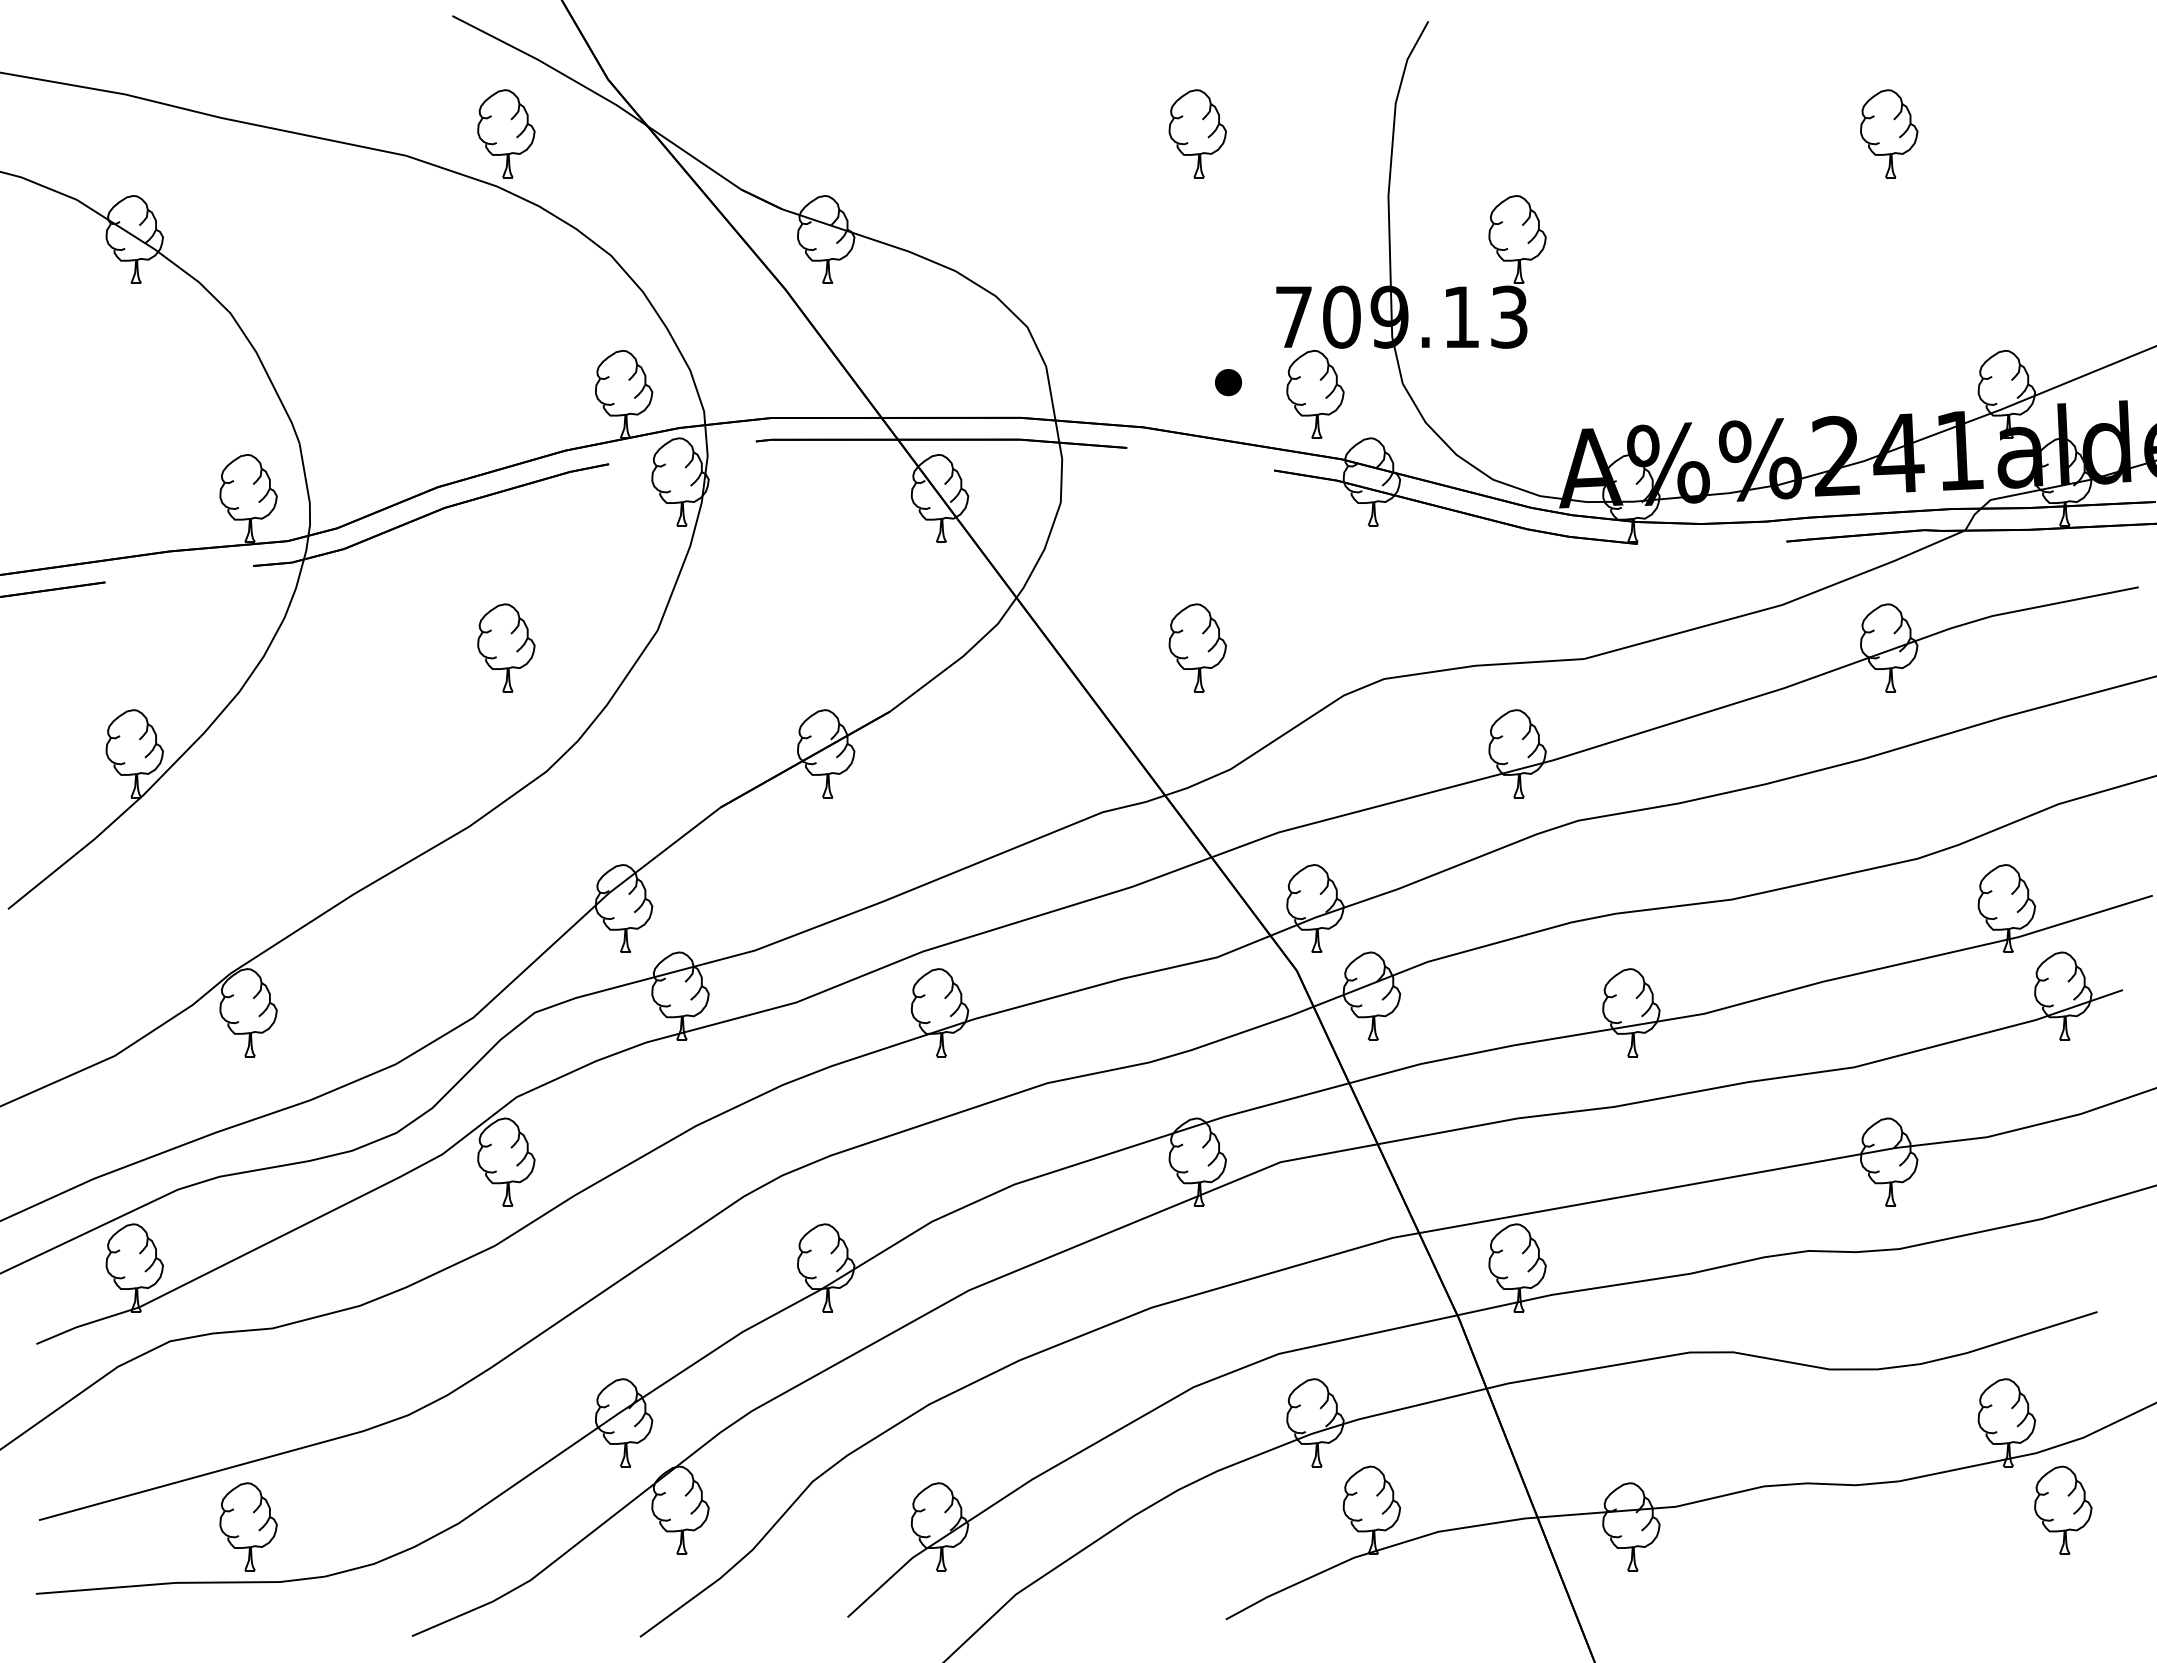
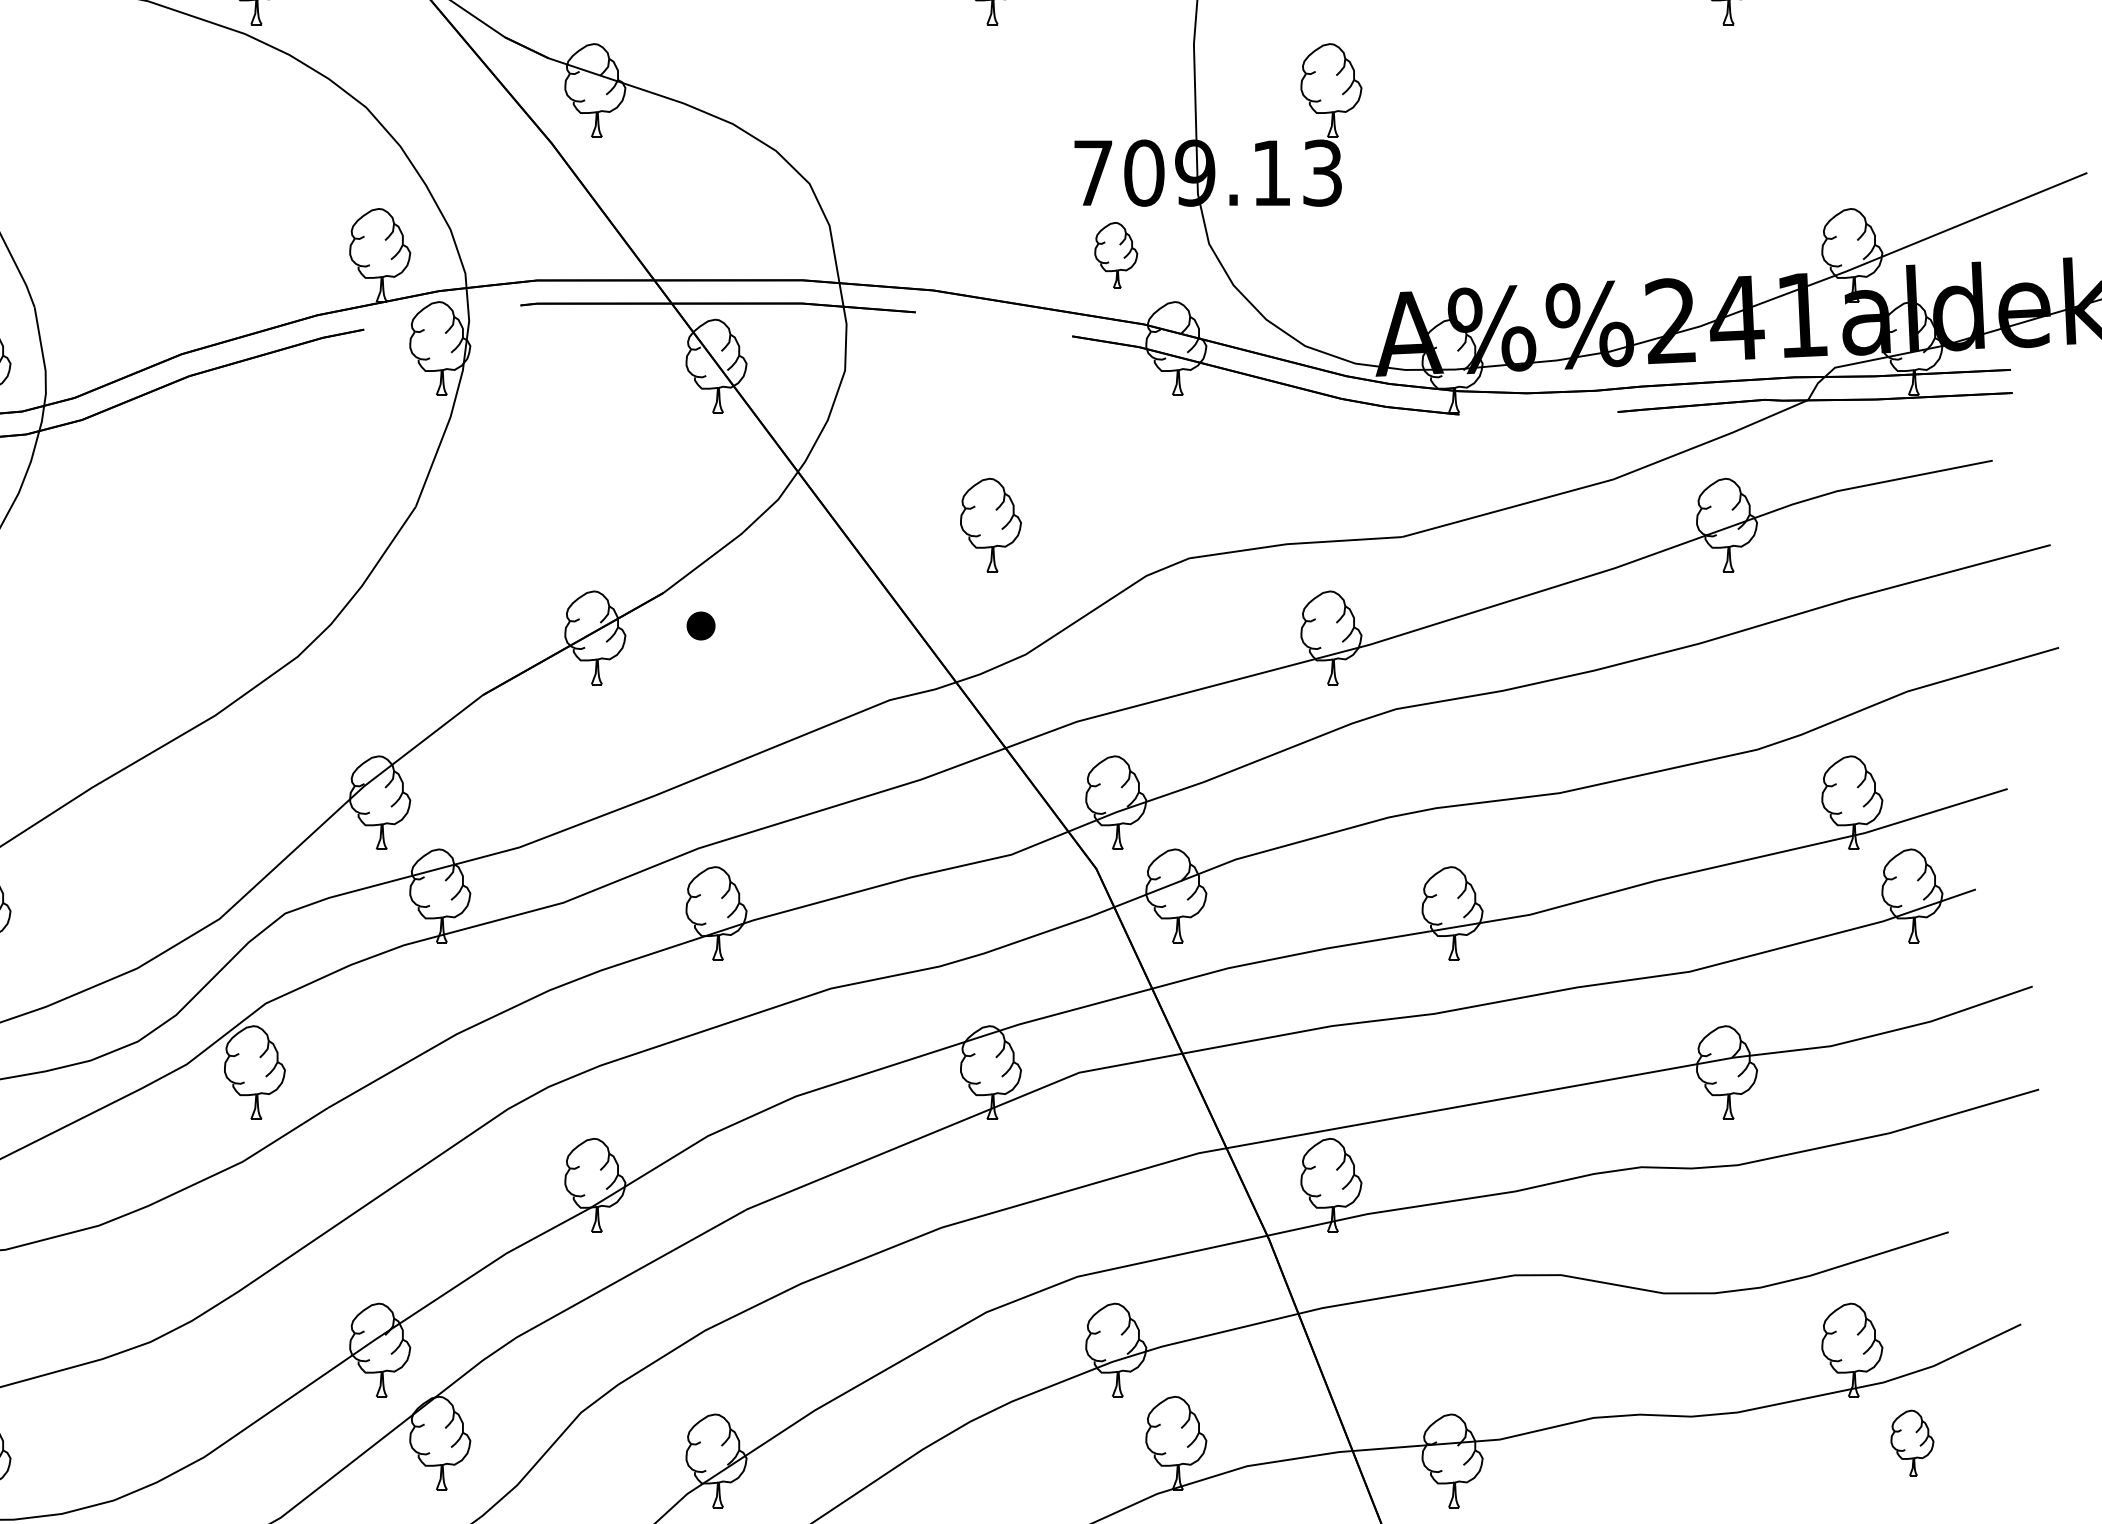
part: (1228, 382) -> (701, 625), moved
part: (1315, 394) -> (1116, 255), size x0.7
part: (506, 647) -> (254, 524), removed
part: (2063, 1509) -> (1912, 1442), size x0.7

